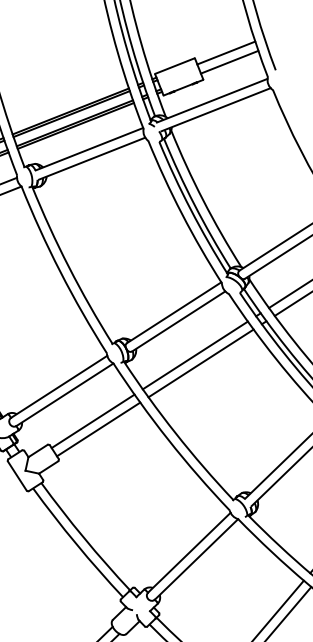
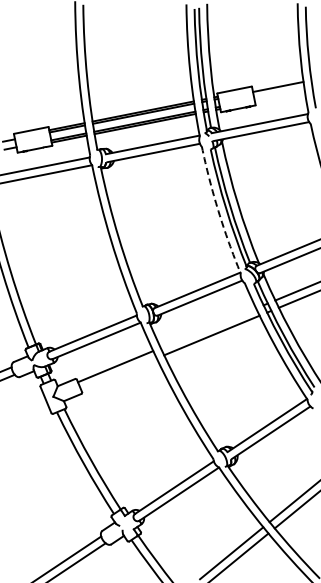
line: (229, 61) -> (279, 94), removed
arc: (182, 214) -> (218, 211), solid -> dashed
line: (195, 354) -> (208, 327), removed
line: (98, 428) -> (118, 373), removed

